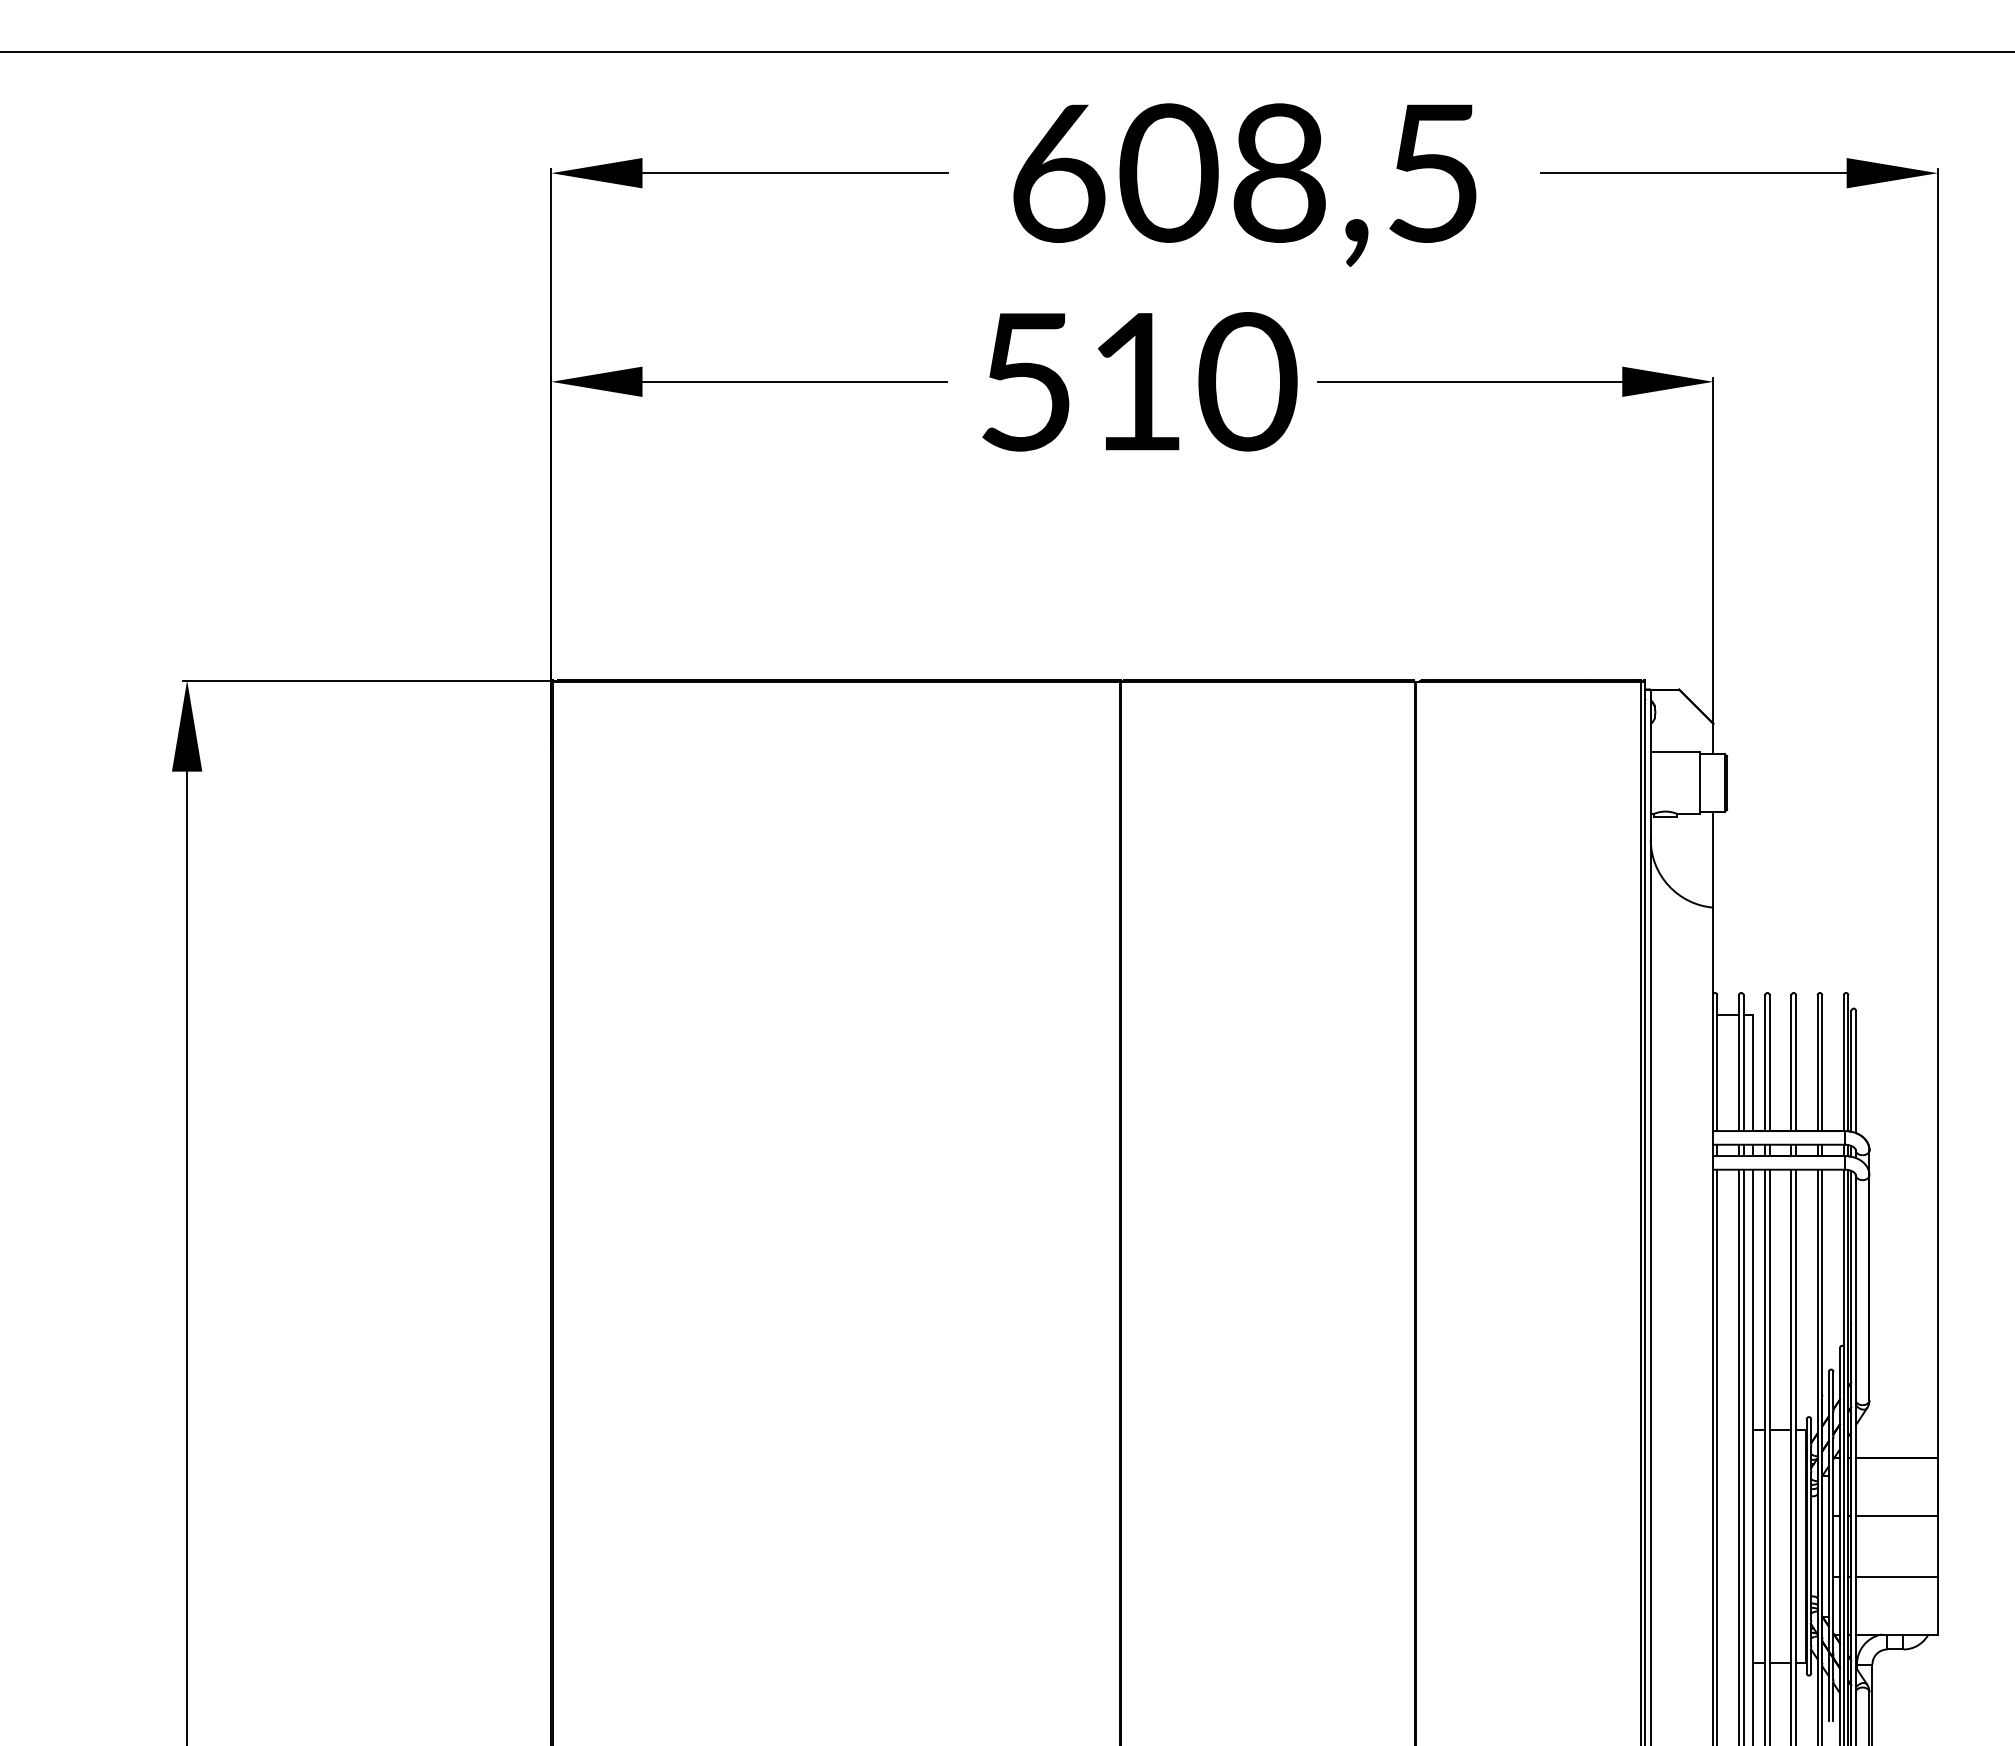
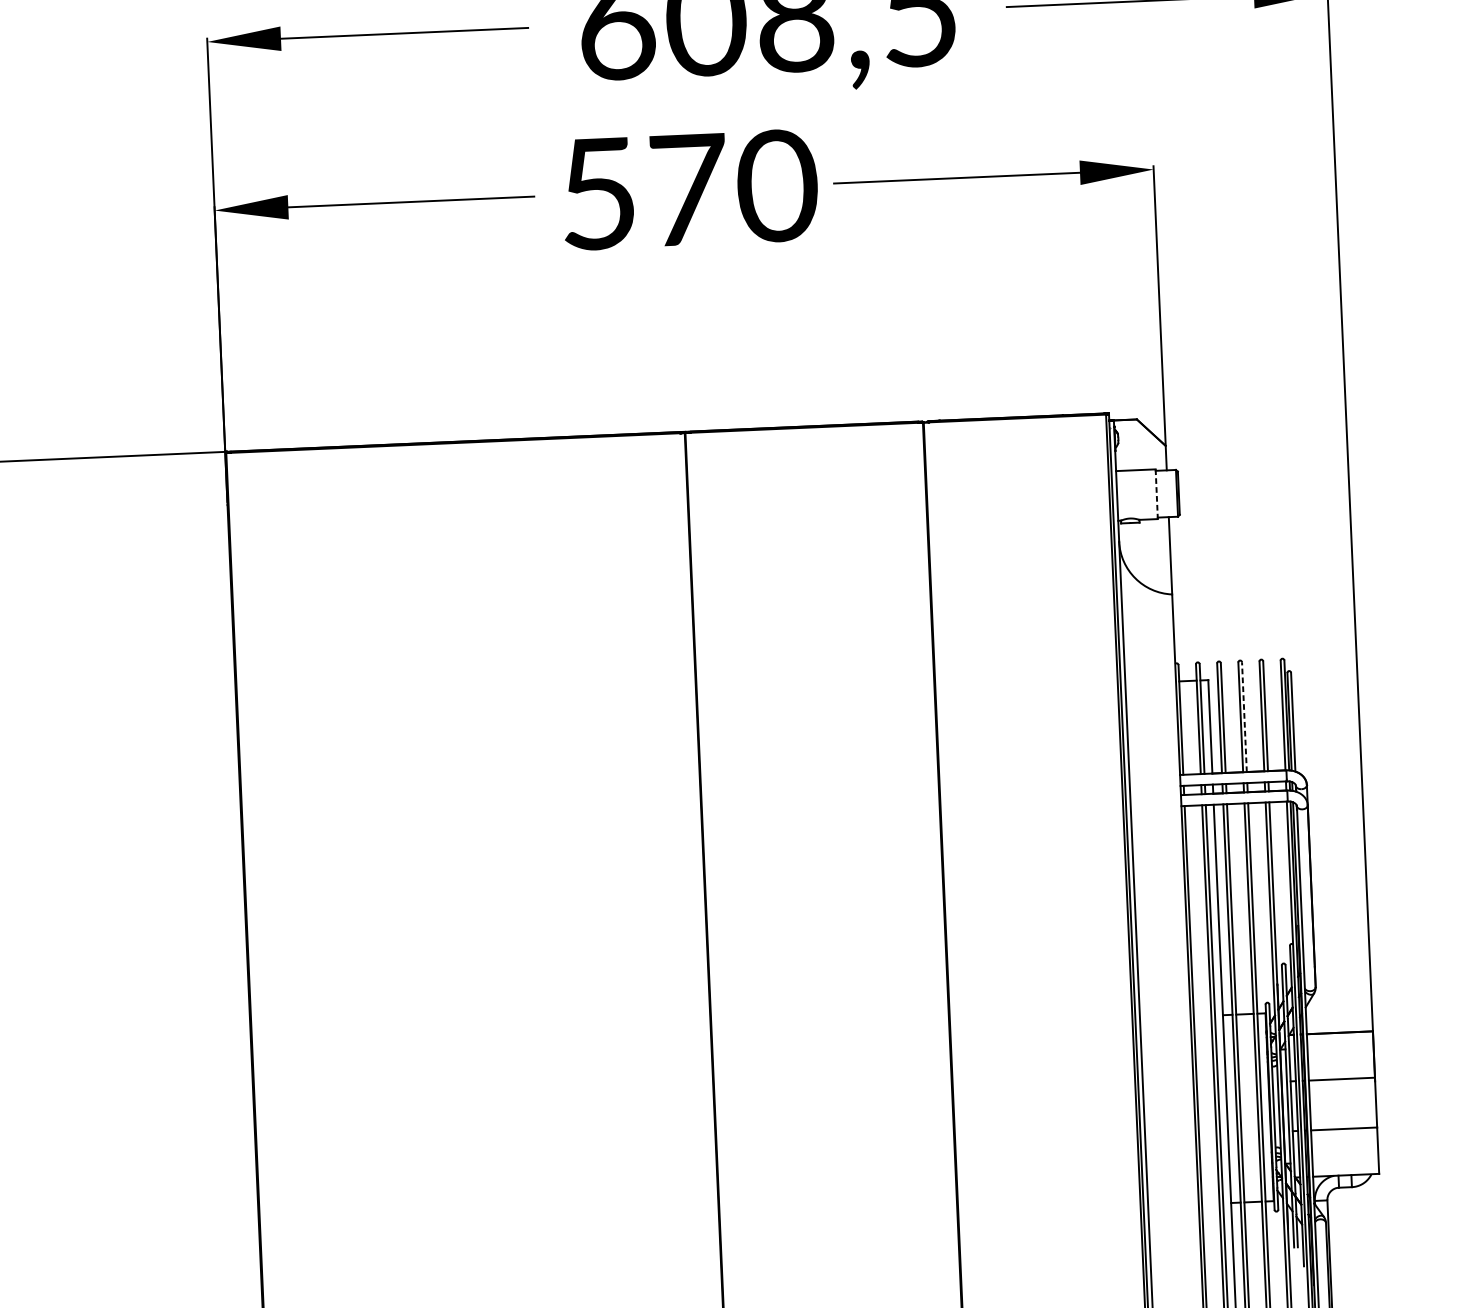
text: (1138, 381) -> (689, 189), 510 -> 570
line: (1699, 783) -> (1156, 494), solid -> dashed
line: (1796, 1063) -> (1244, 717), solid -> dashed

